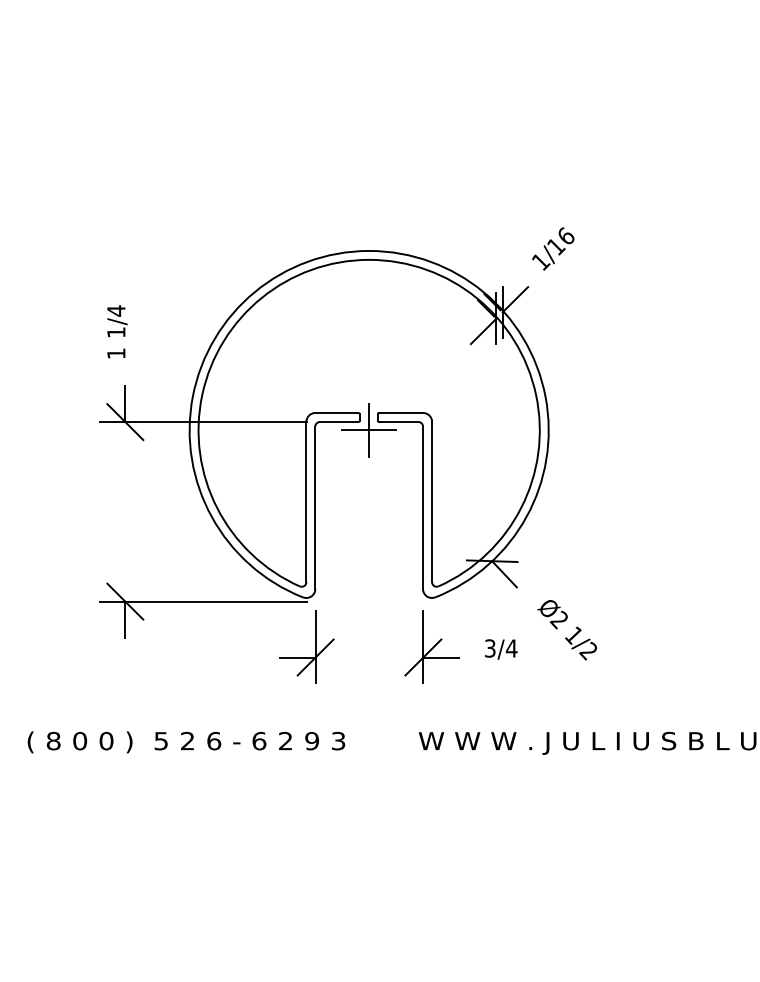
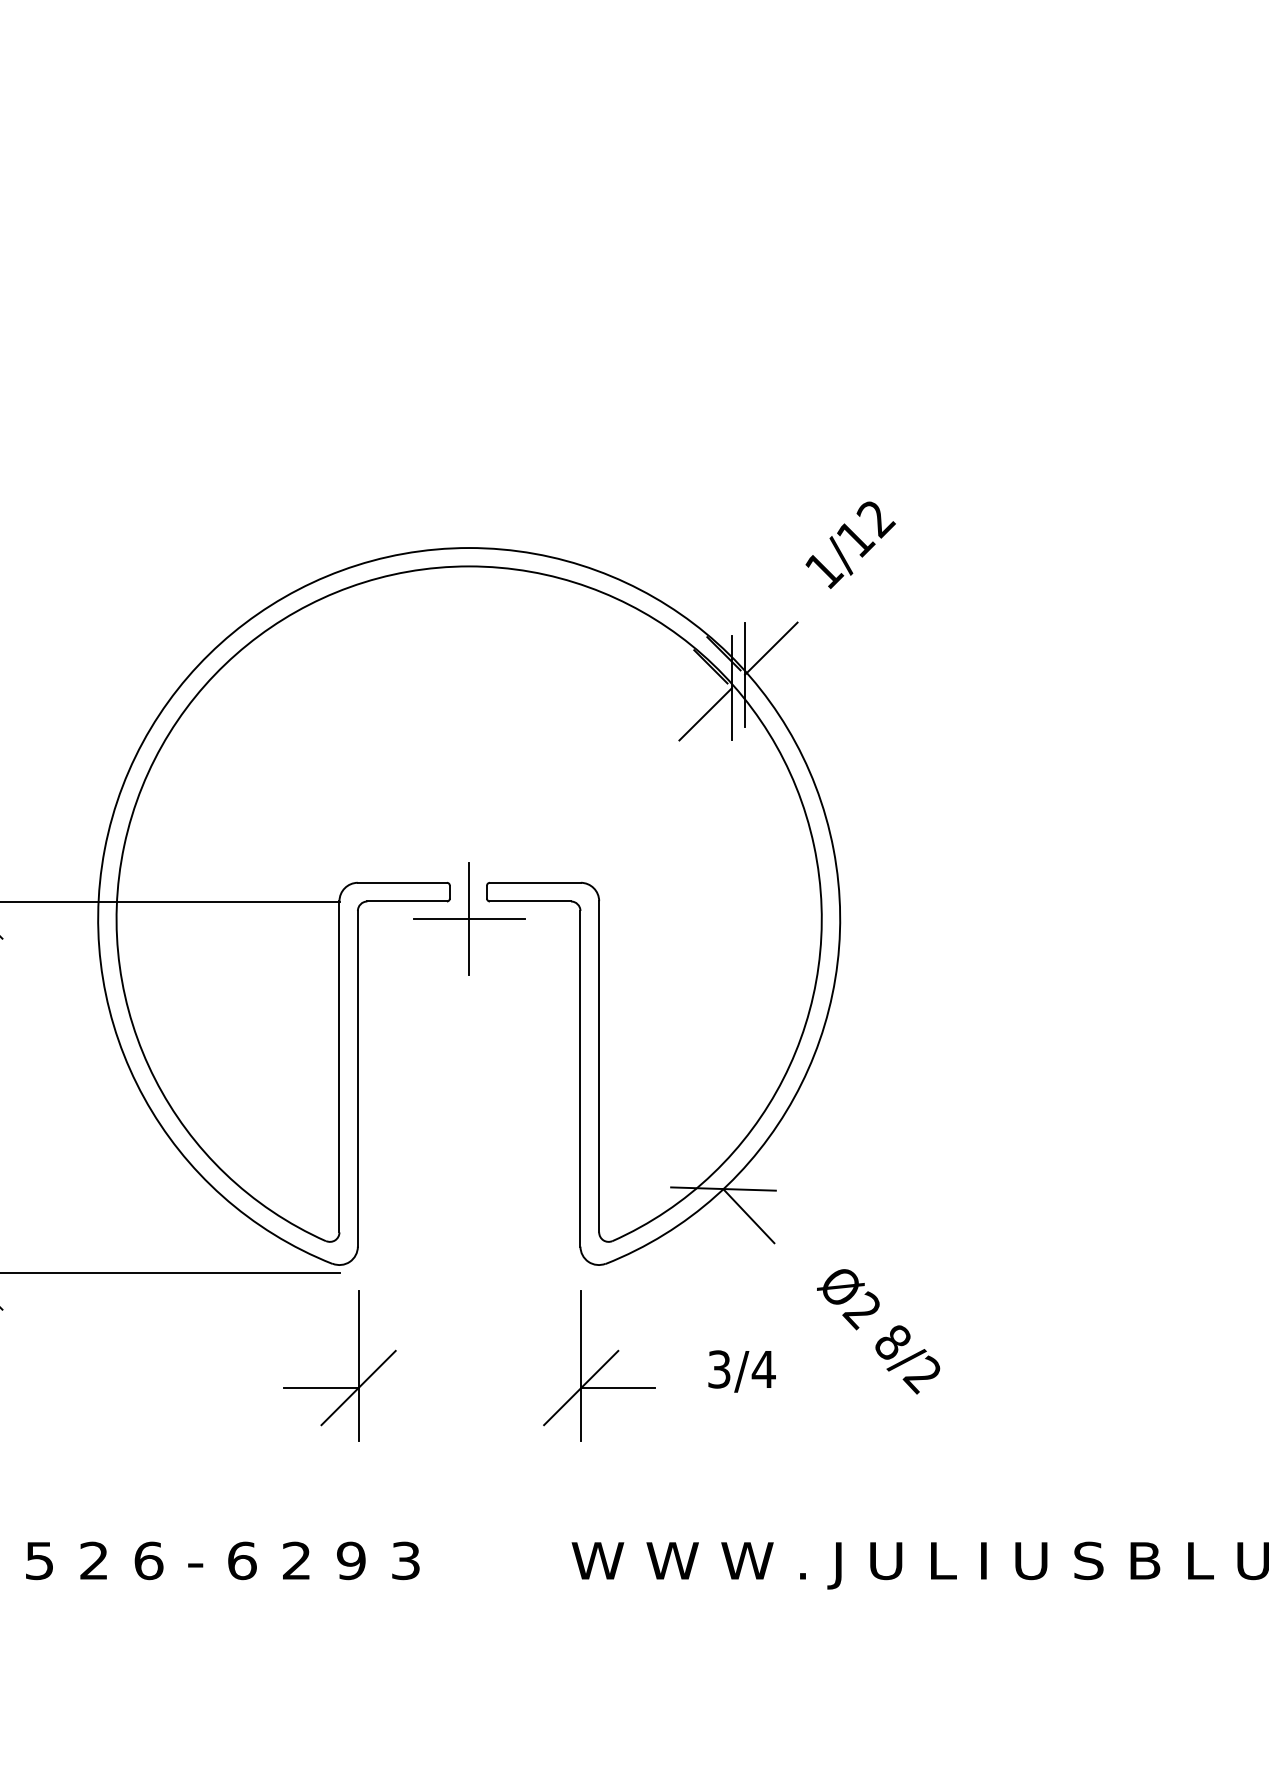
text: (565, 236) -> (874, 518), 1/16 -> 1/12
text: (573, 635) -> (891, 1342), 1/2 -> 8/2

